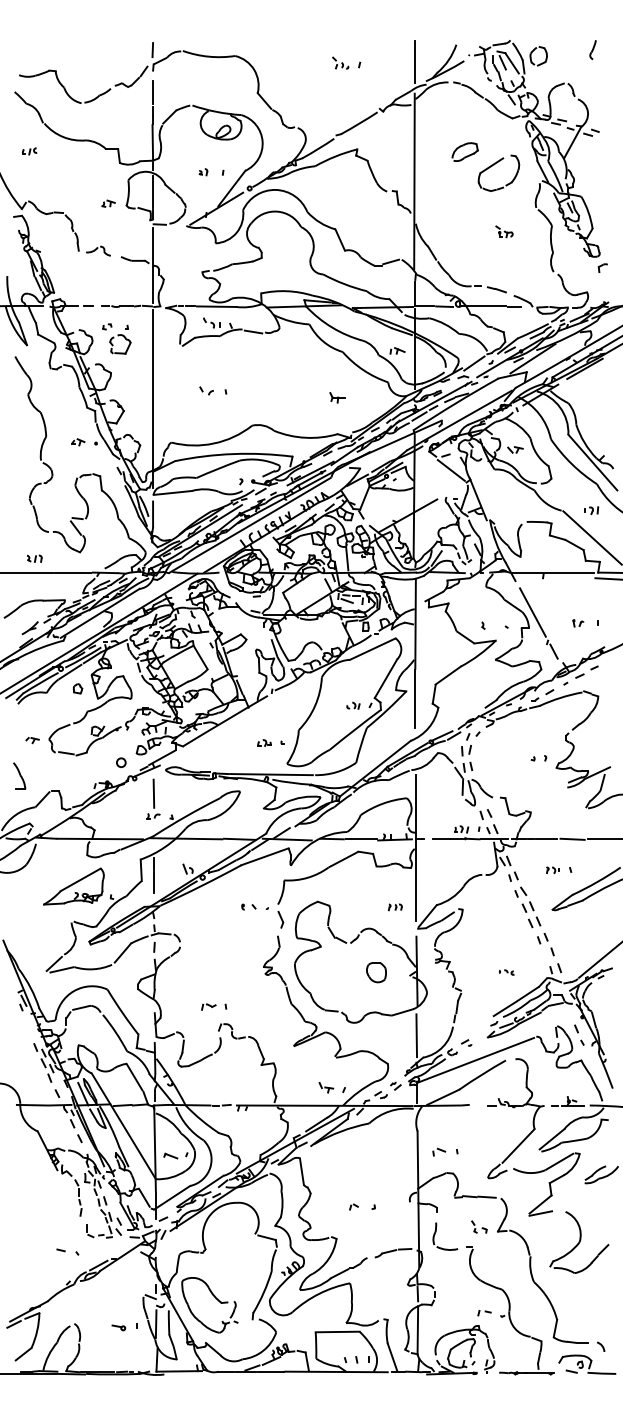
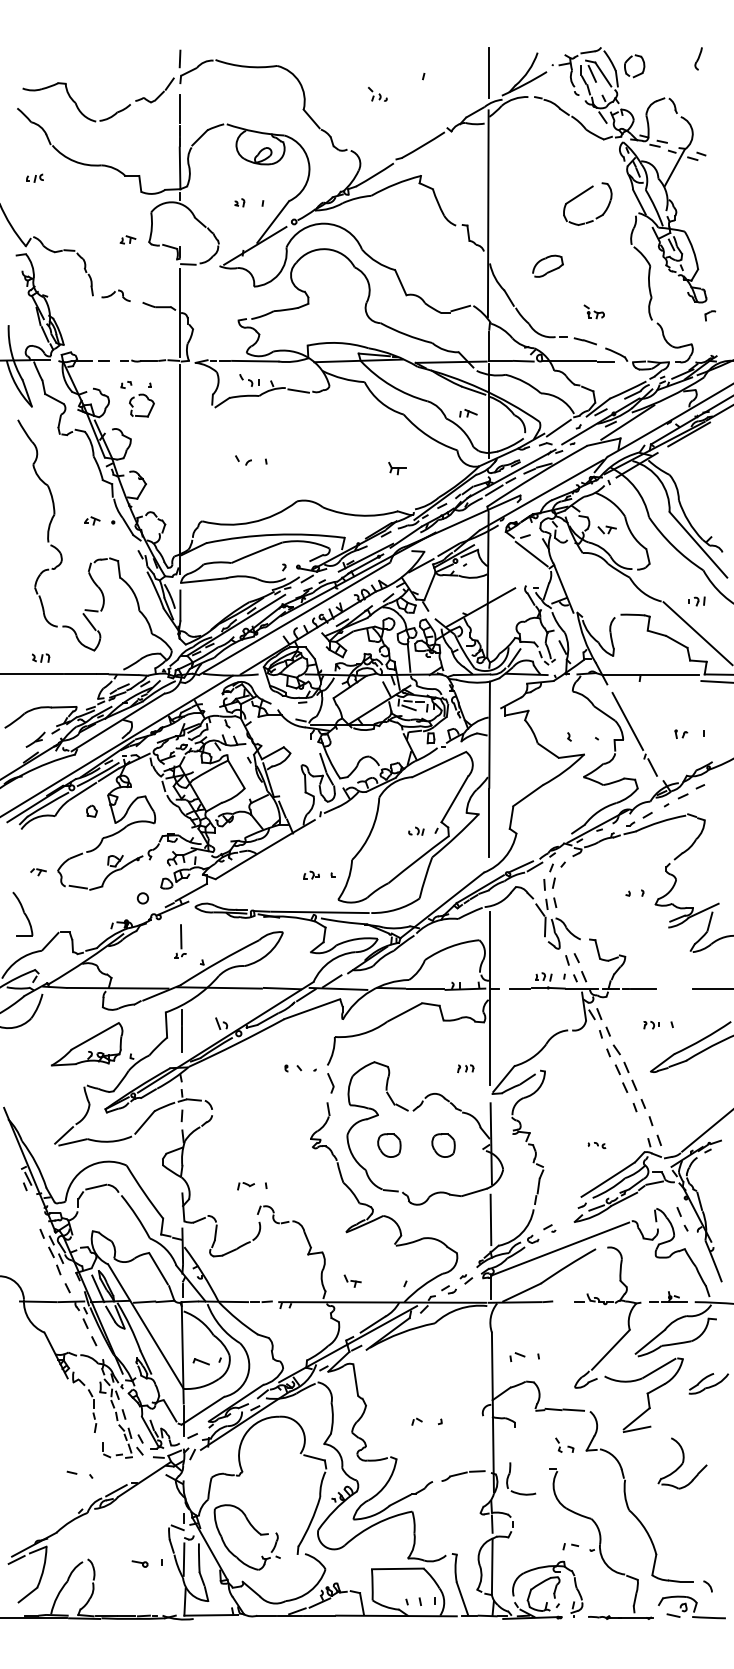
part: (340, 62) -> (377, 93), moved
part: (464, 151) -> (547, 265), moved
line: (153, 191) -> (180, 225), removed
part: (504, 231) -> (594, 311), moved
part: (19, 775) -> (23, 913), size x1.4
part: (153, 798) -> (180, 940), size x0.7
line: (572, 838) -> (674, 987), removed
part: (330, 972) -> (389, 1145), added
part: (326, 1087) -> (352, 1280), moved
part: (436, 1232) -> (510, 1474), moved
part: (579, 1242) -> (682, 1463), size x0.7

